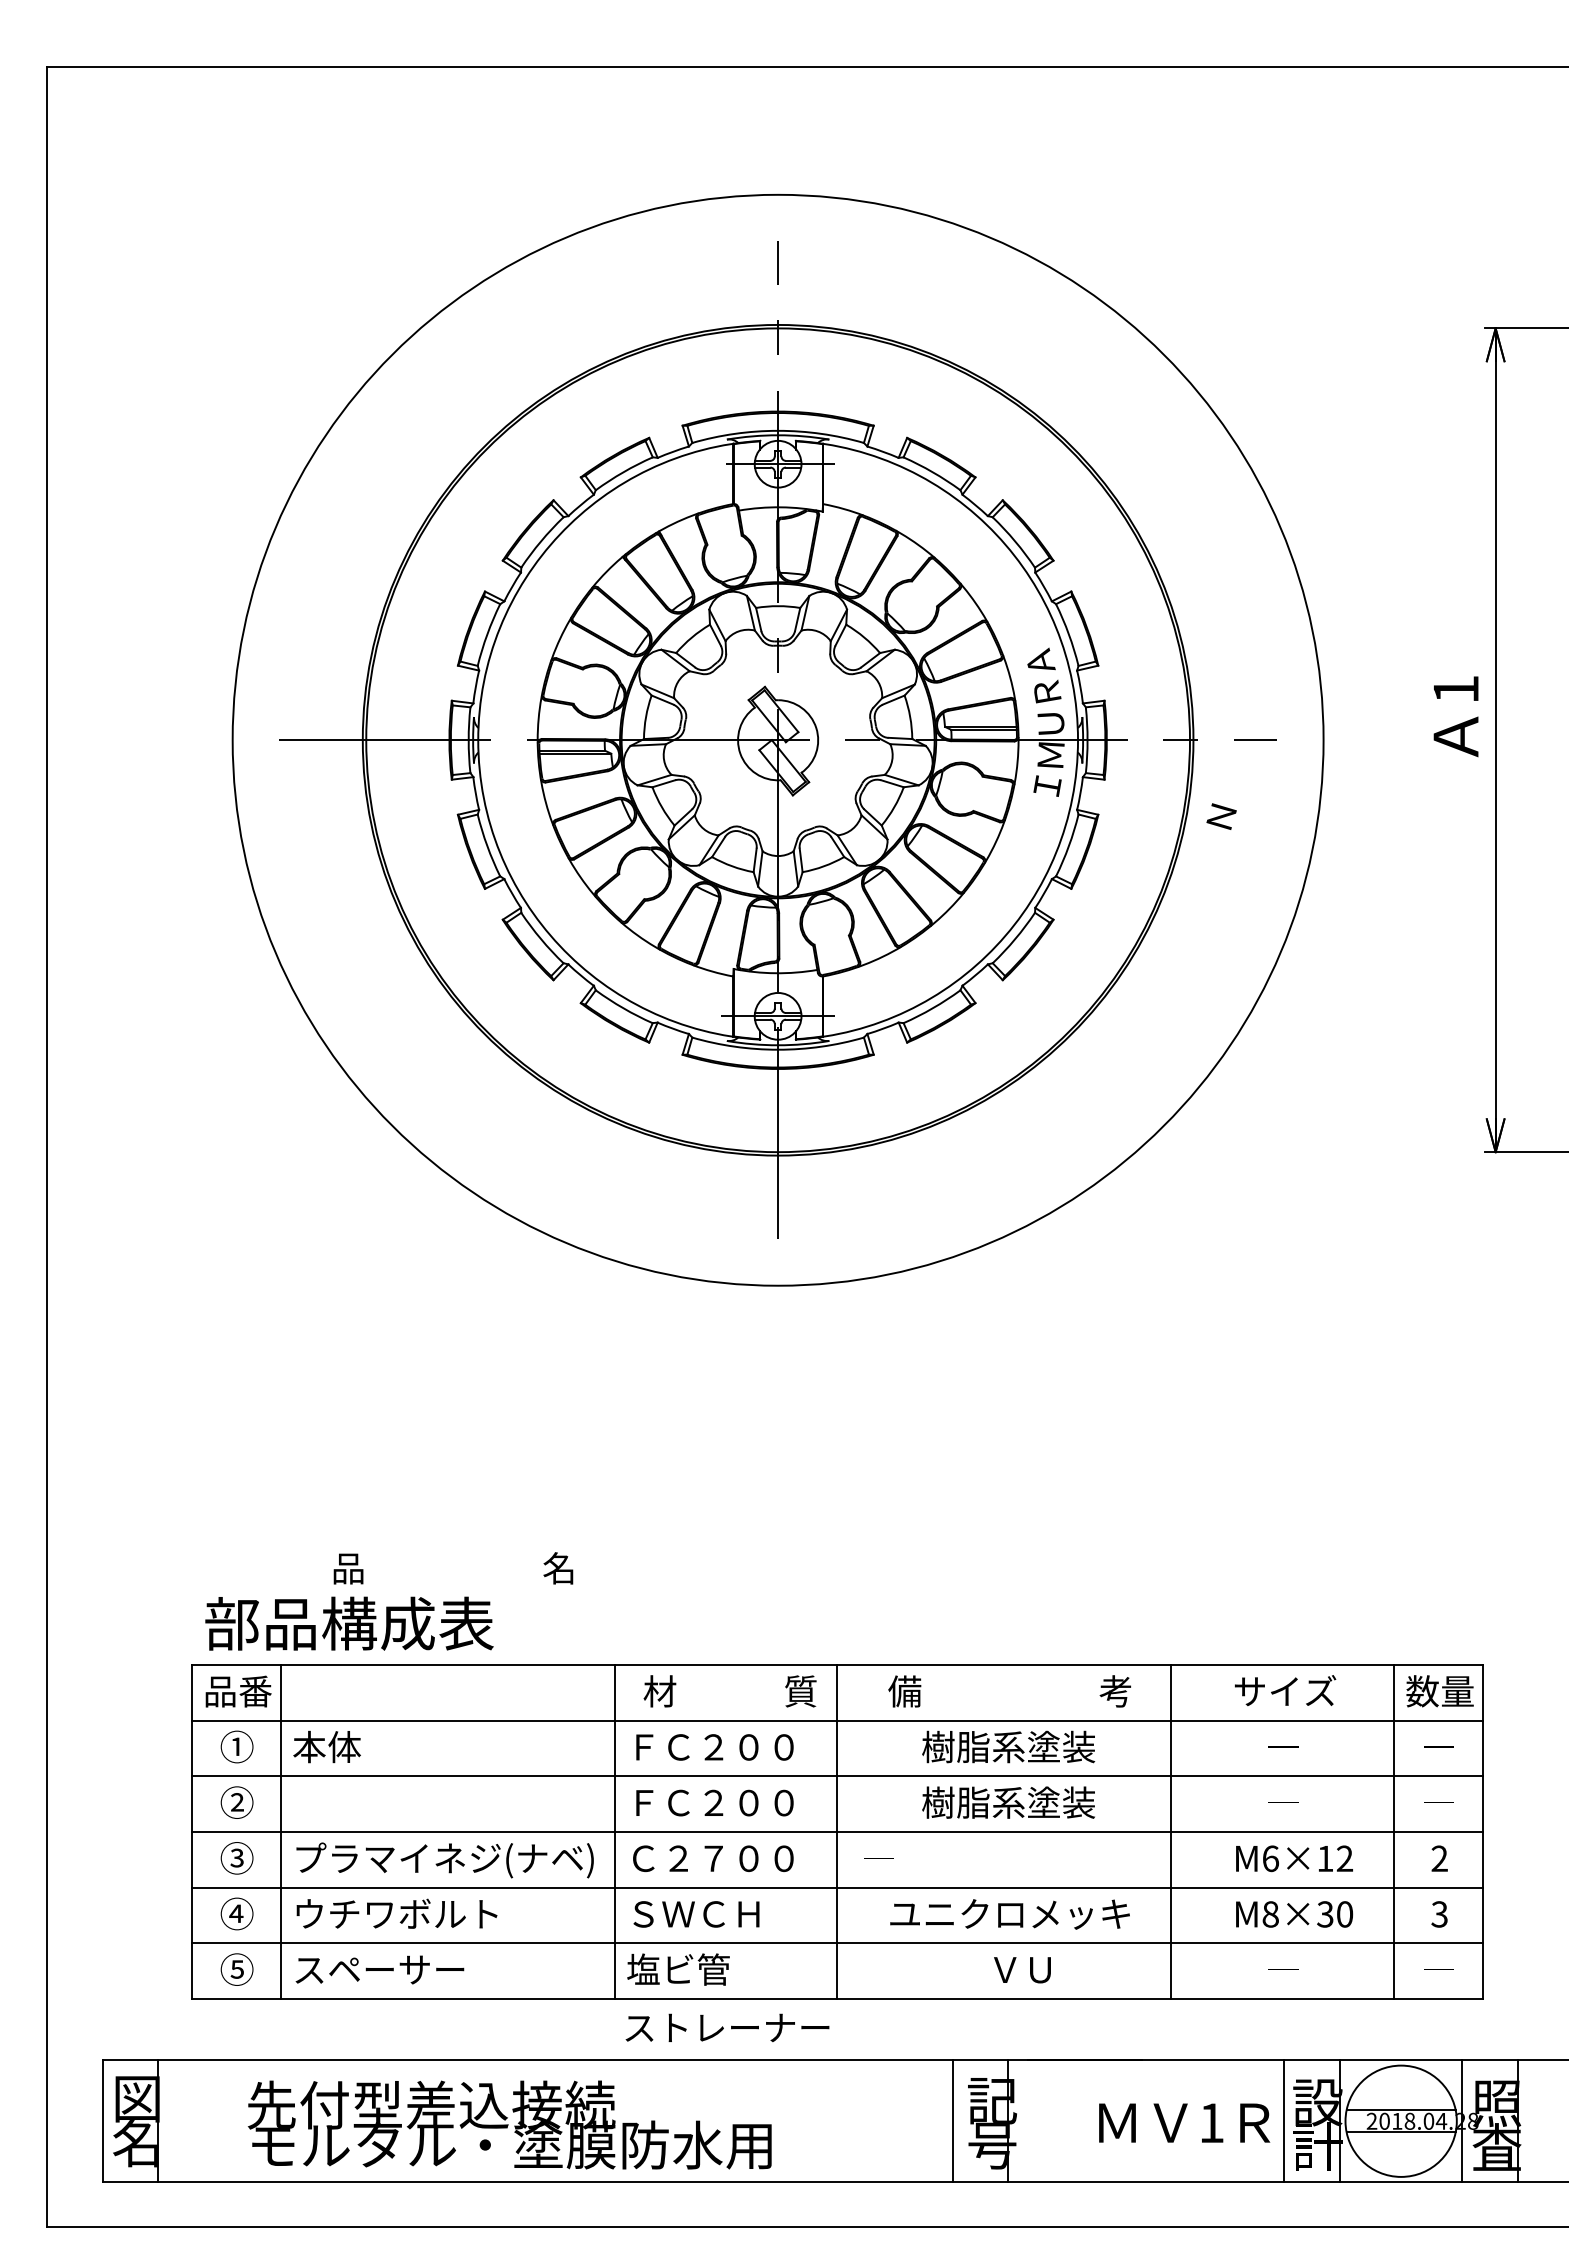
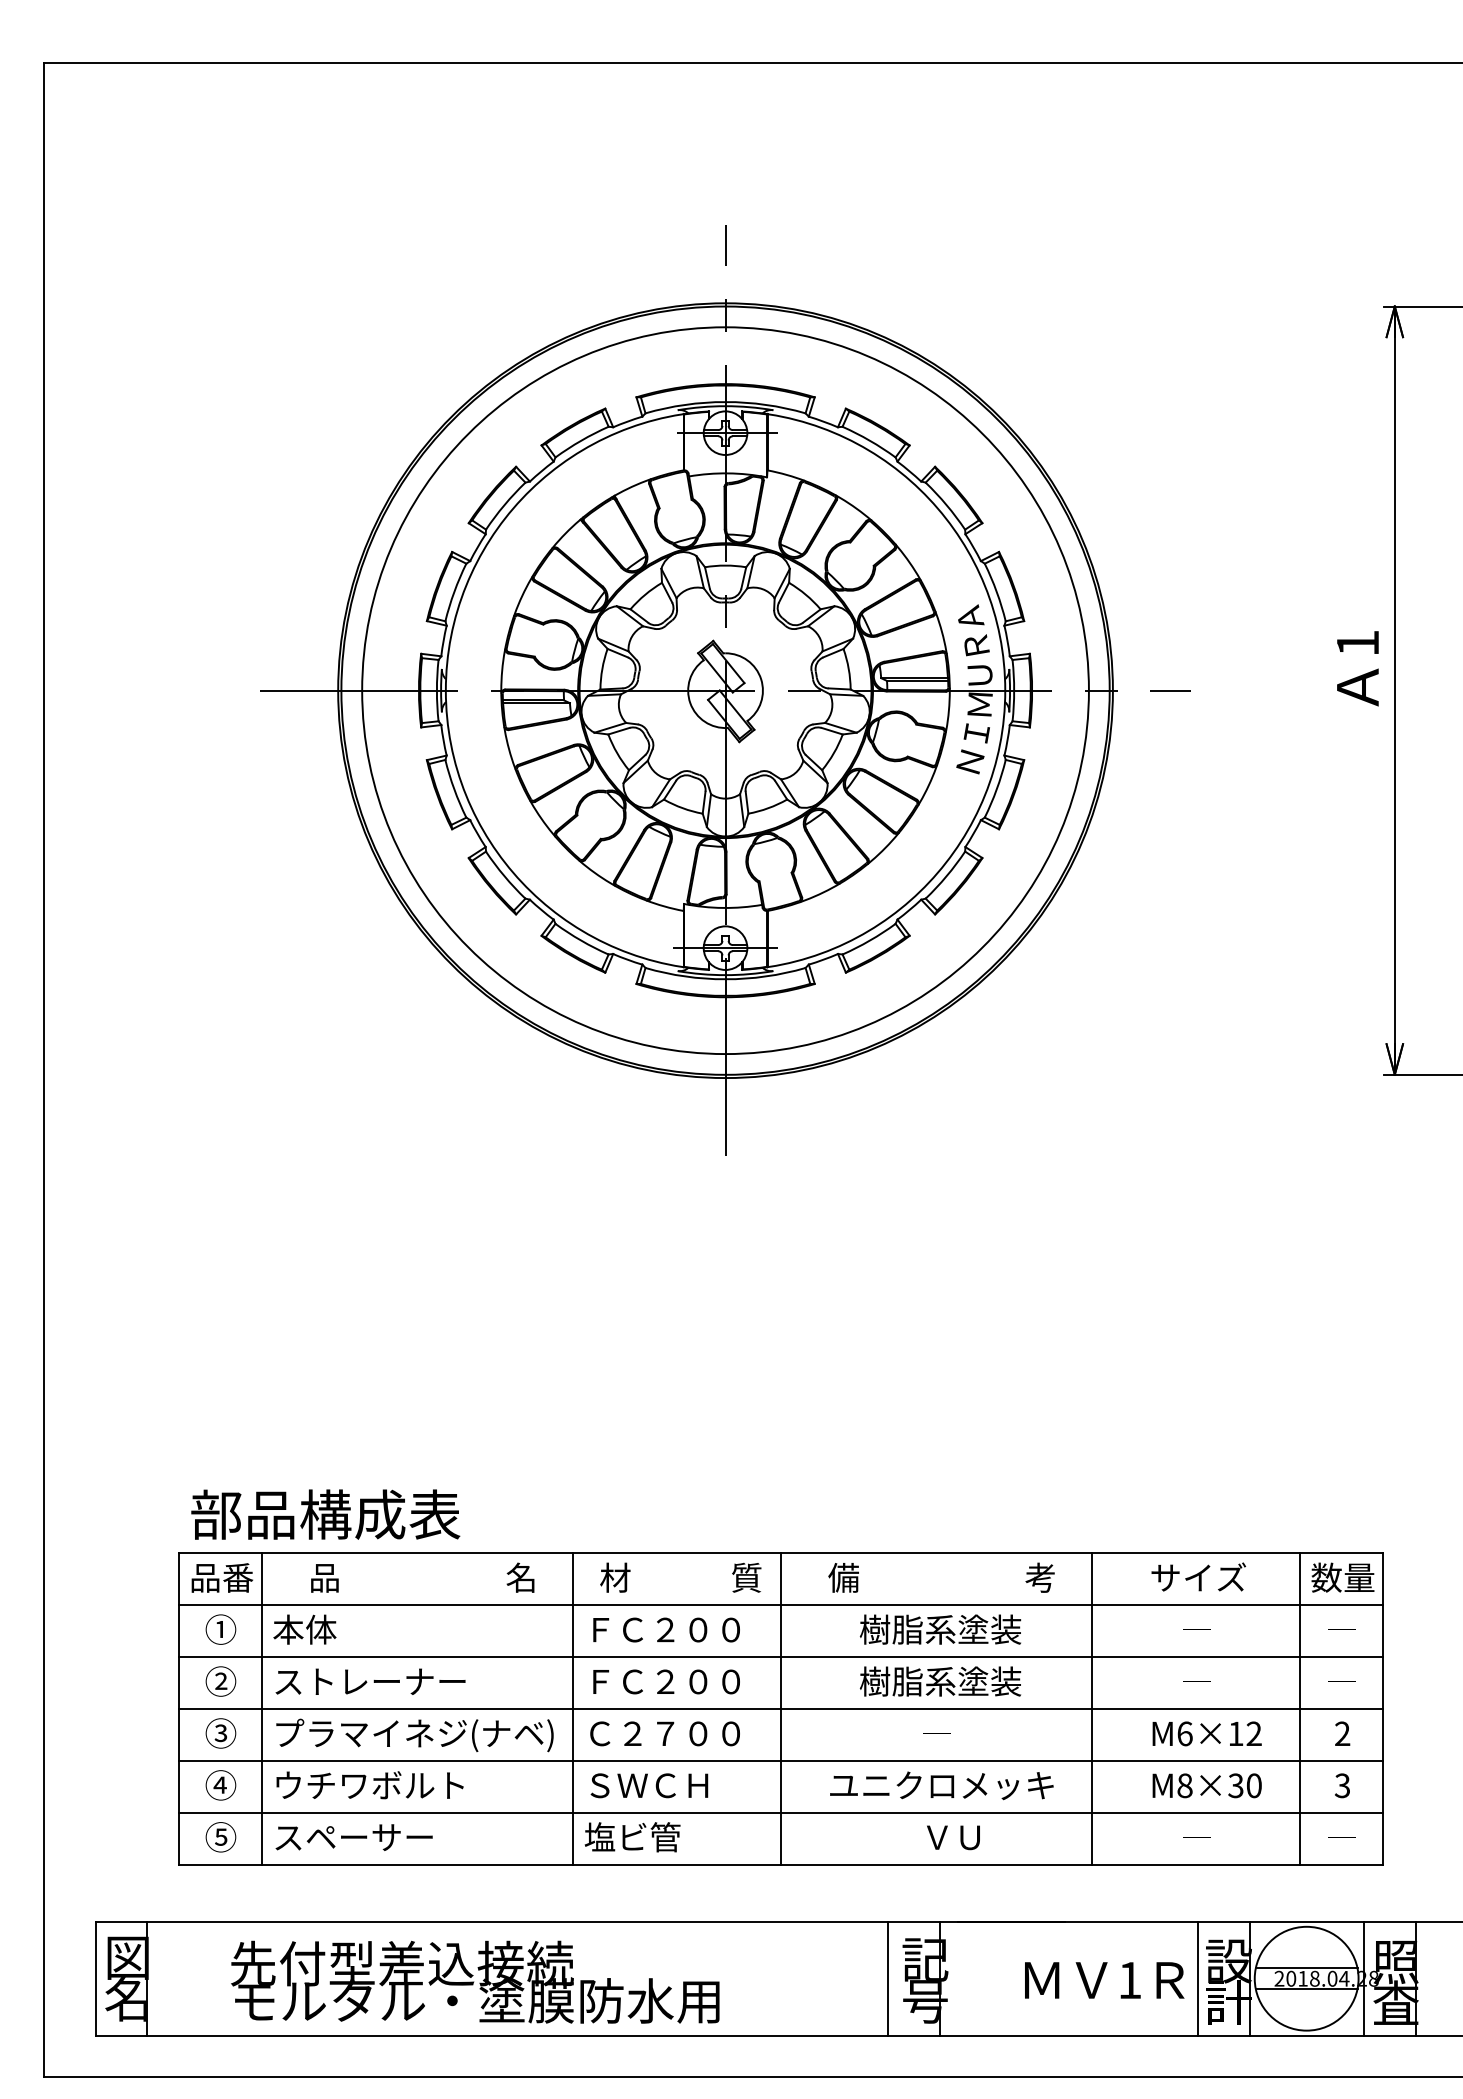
circle: (777, 739) -> (724, 689), size x0.71
text: (1221, 816) -> (970, 761), moved
text: (453, 1568) -> (422, 1577), moved
text: (878, 1858) -> (936, 1733), moved
text: (727, 2027) -> (370, 1681), moved

